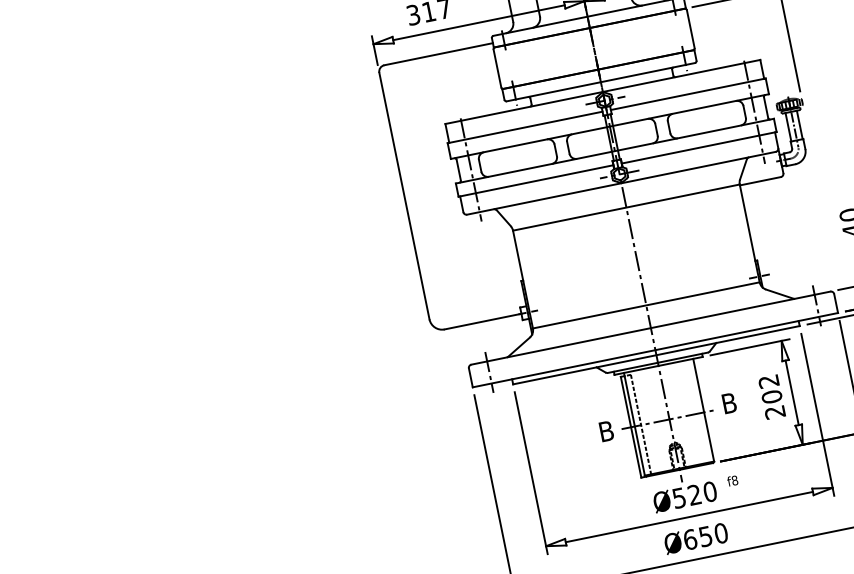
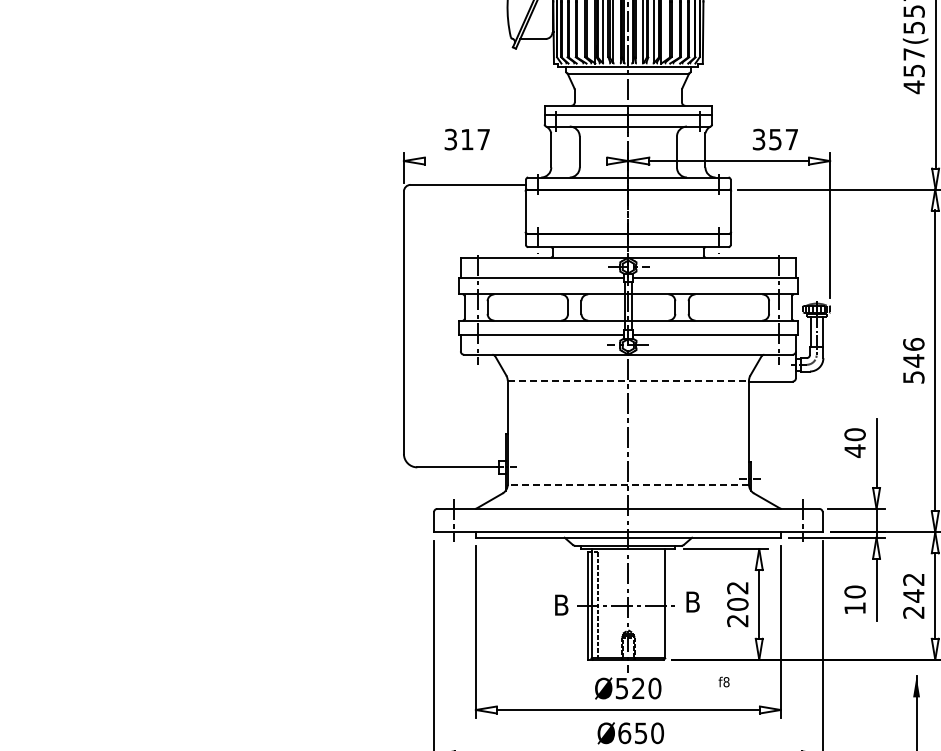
line: (478, 23) -> (515, 161), removed
line: (626, 207) -> (628, 380), solid -> dashed
line: (646, 305) -> (628, 484), solid -> dashed
text: (731, 480) -> (723, 681), moved

